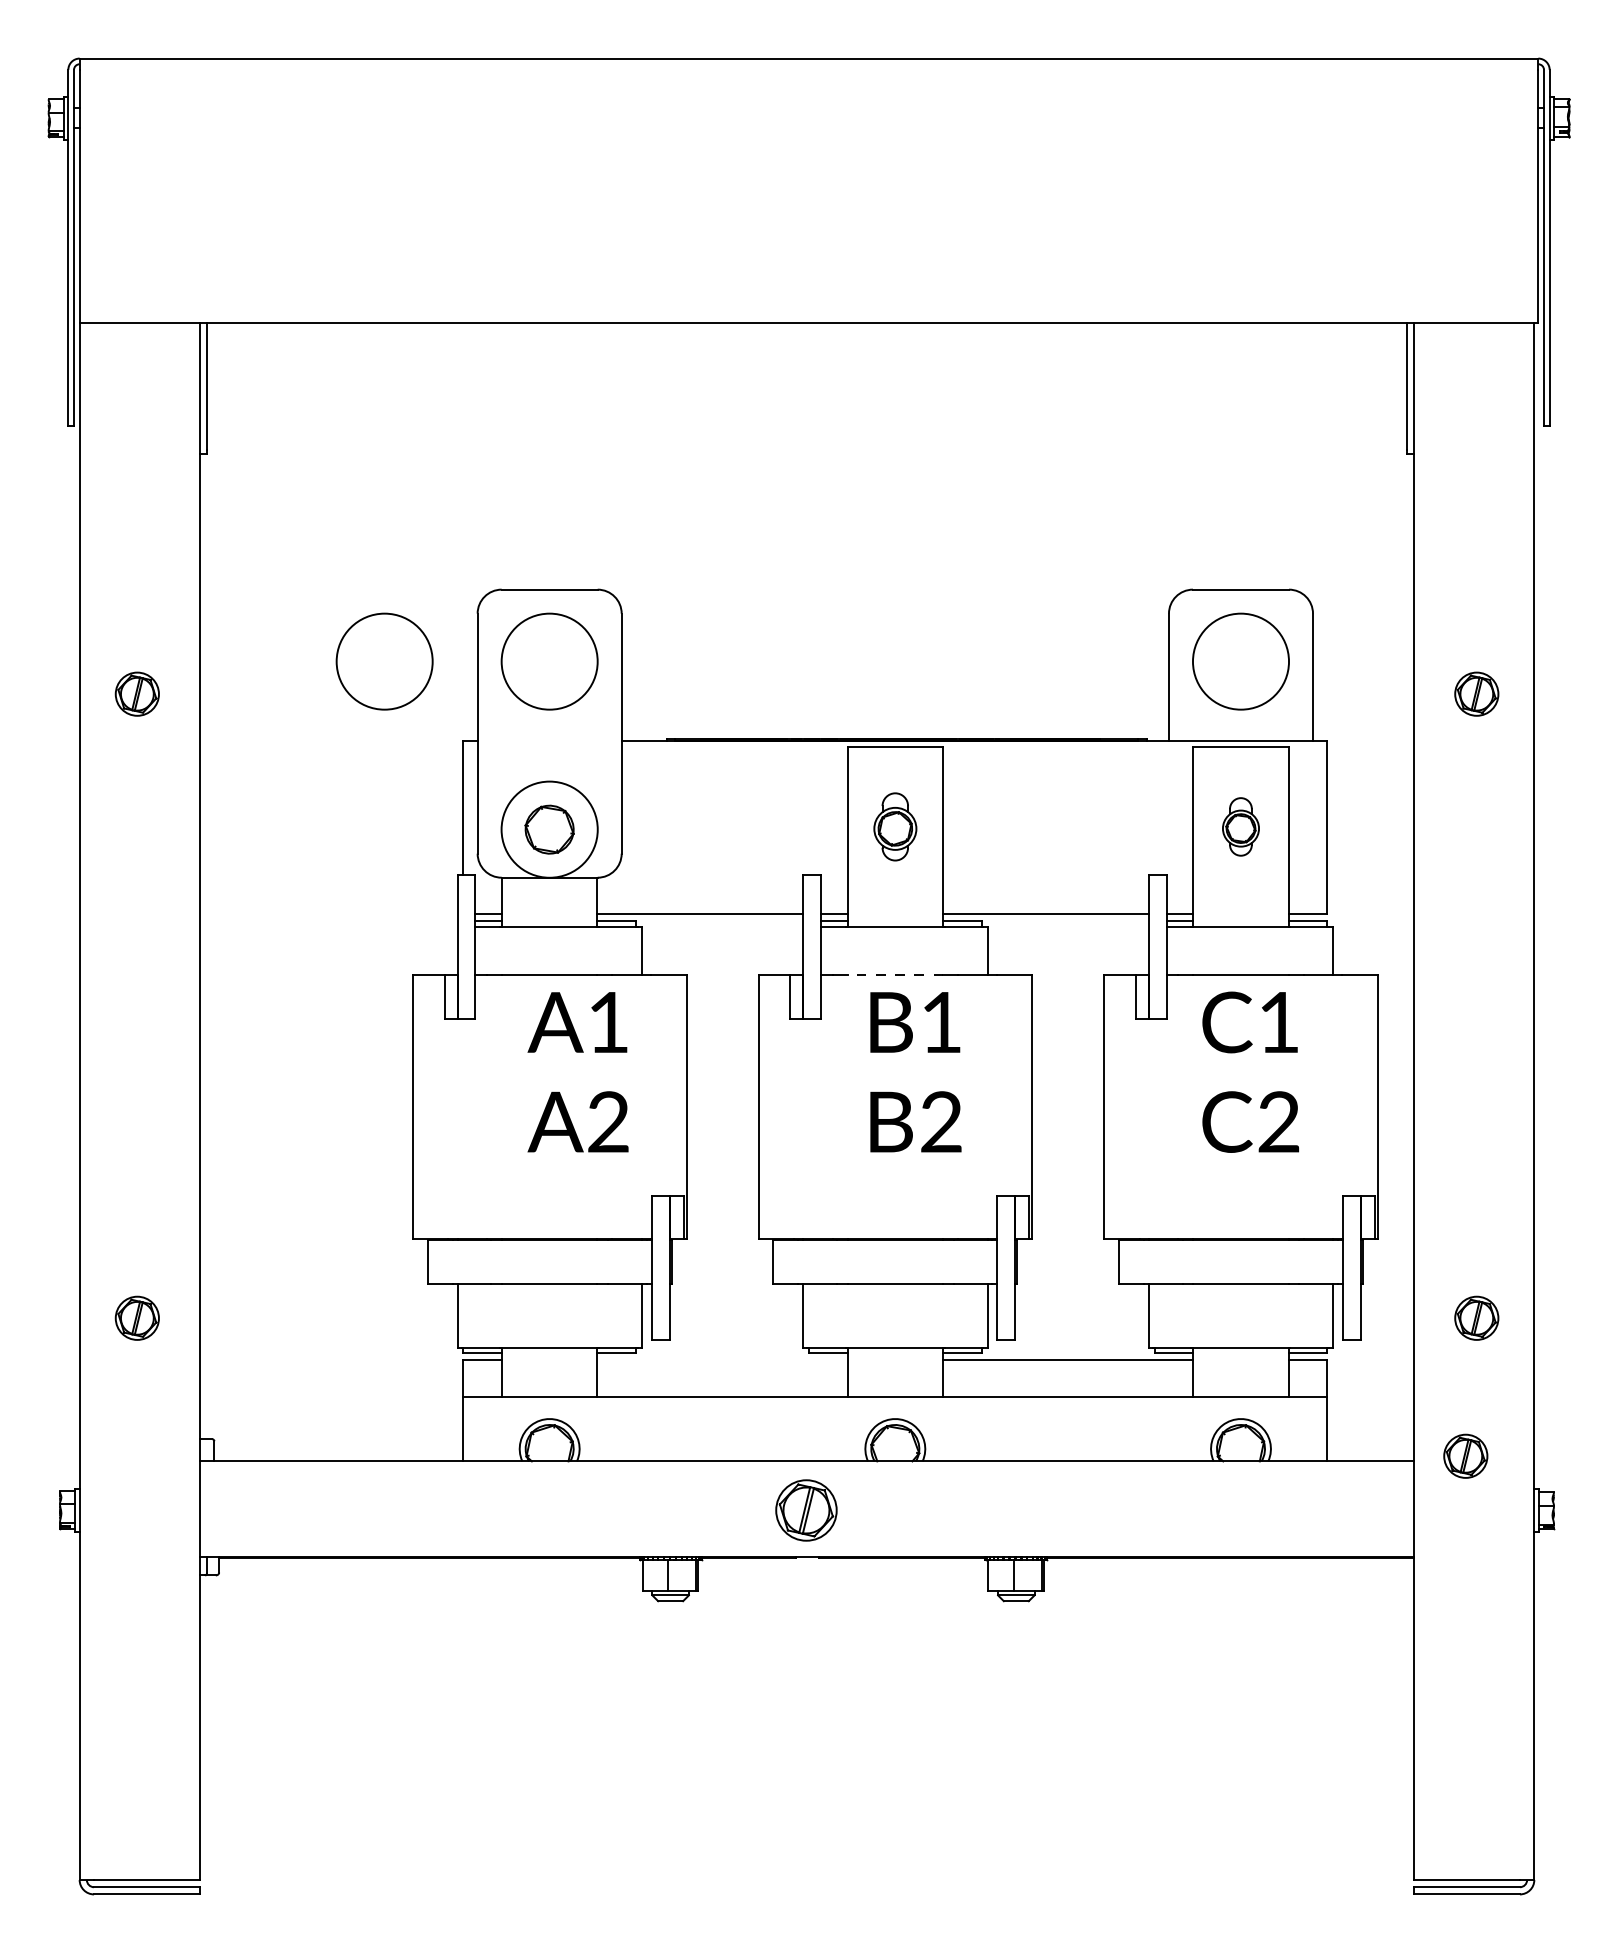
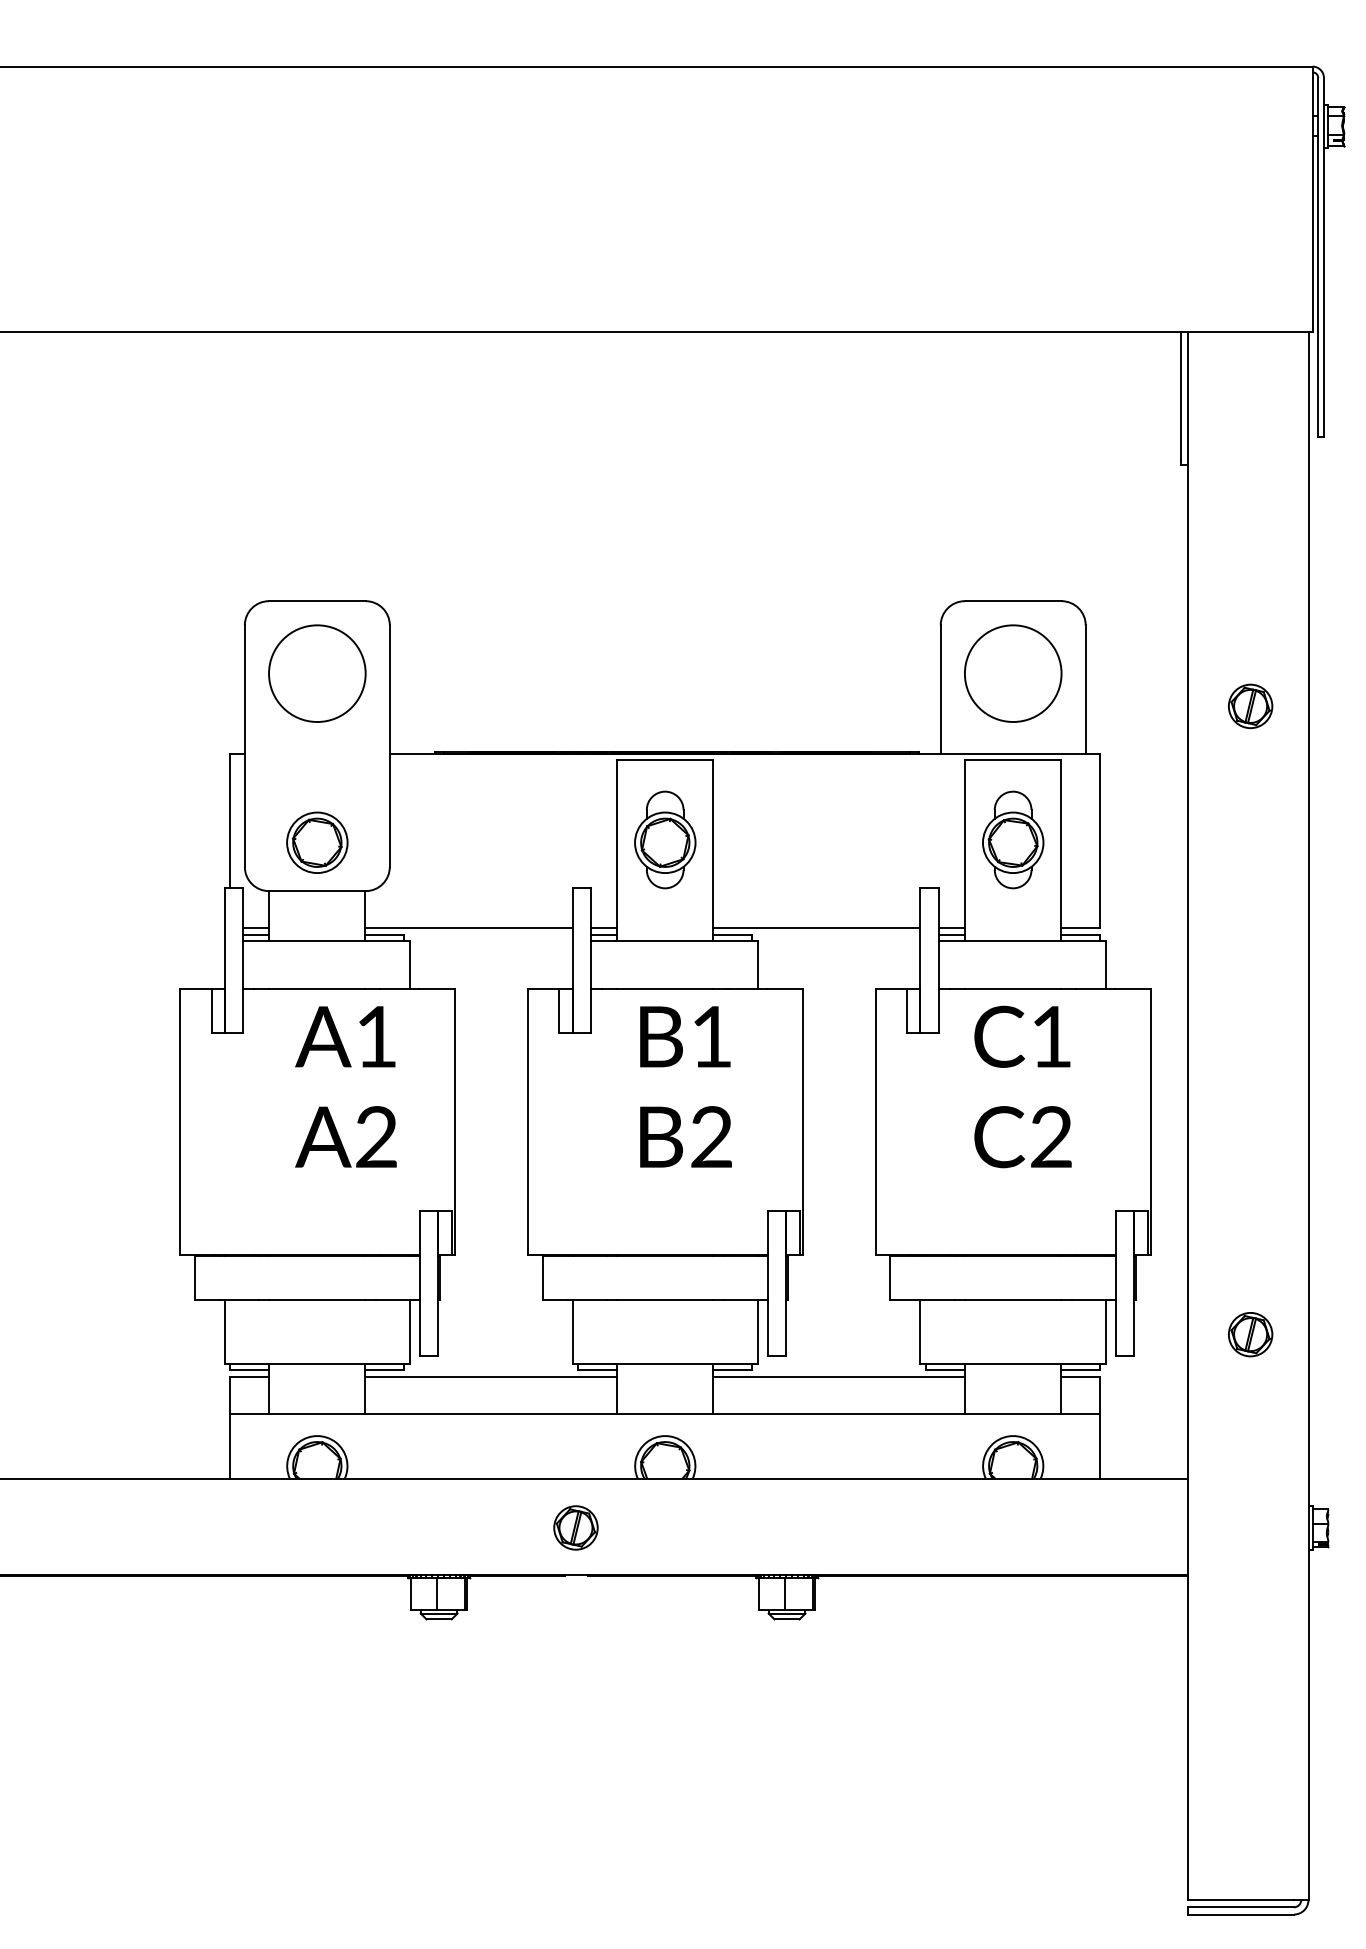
circle: (384, 661) -> (151, 673), removed
part: (895, 826) -> (665, 839), size x1.43
part: (1240, 826) -> (1012, 839), size x1.67
circle: (549, 829) -> (317, 842), size x0.62
line: (895, 974) -> (665, 988), dashed -> solid
line: (722, 1360) -> (491, 1377), added
part: (1465, 1455) -> (1239, 1472), removed
part: (806, 1509) -> (575, 1527), size x0.71

